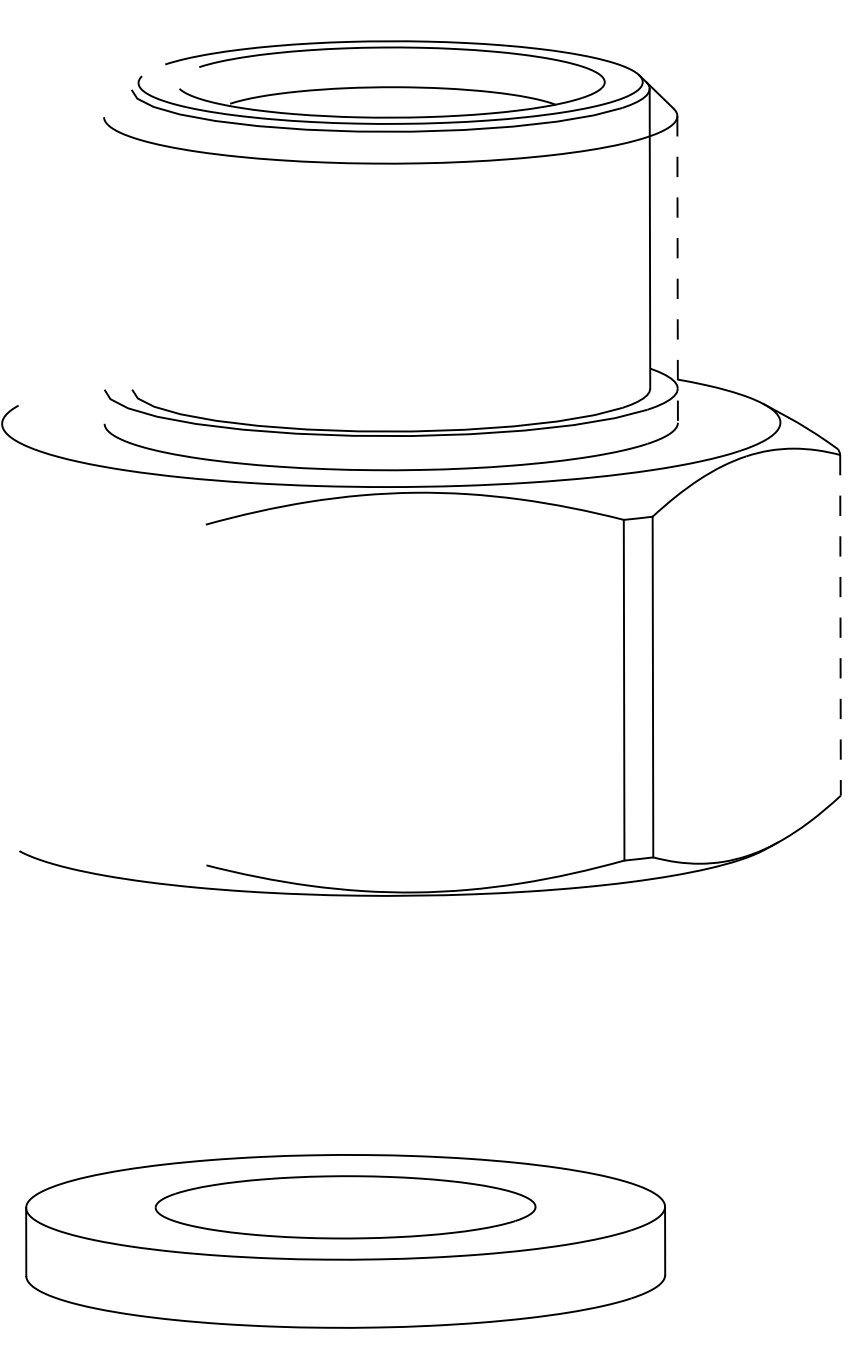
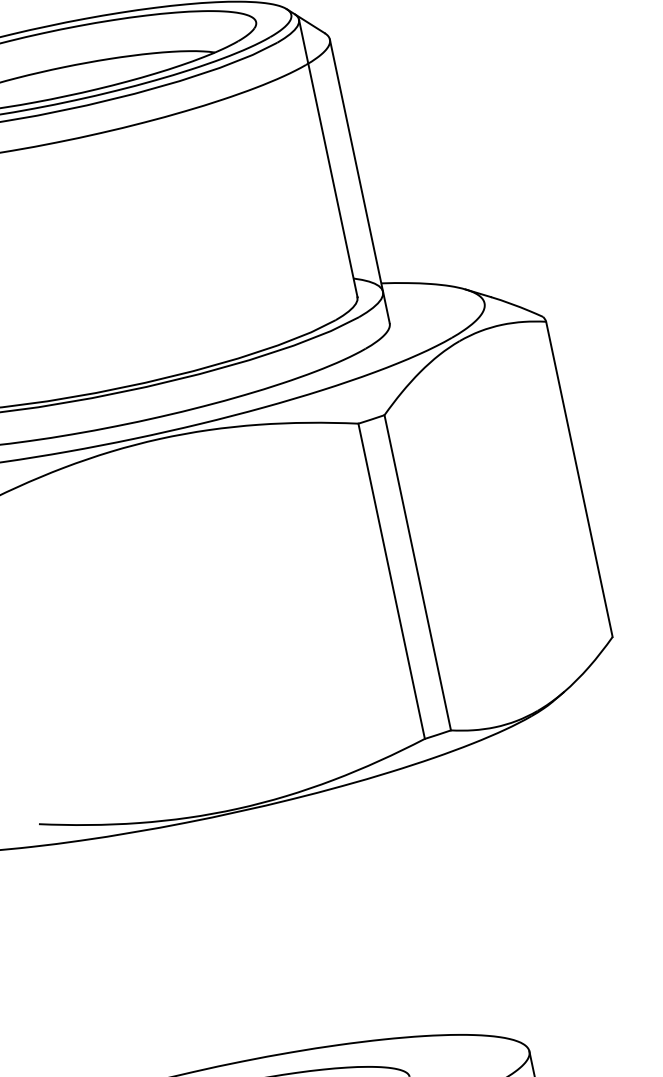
line: (677, 269) -> (359, 181), dashed -> solid
line: (840, 625) -> (579, 479), dashed -> solid

